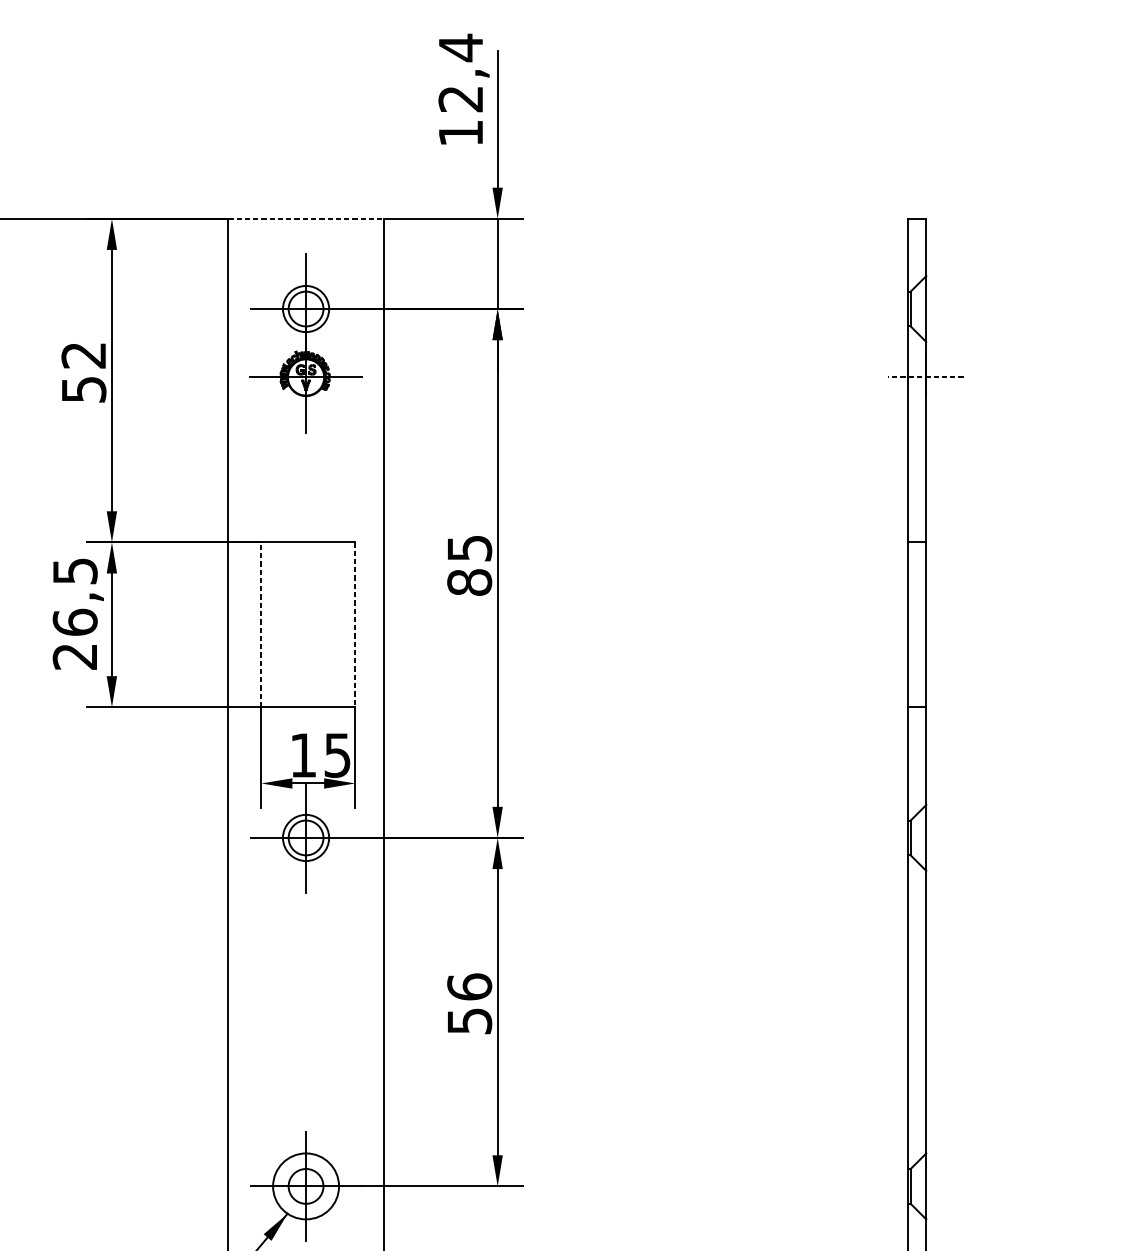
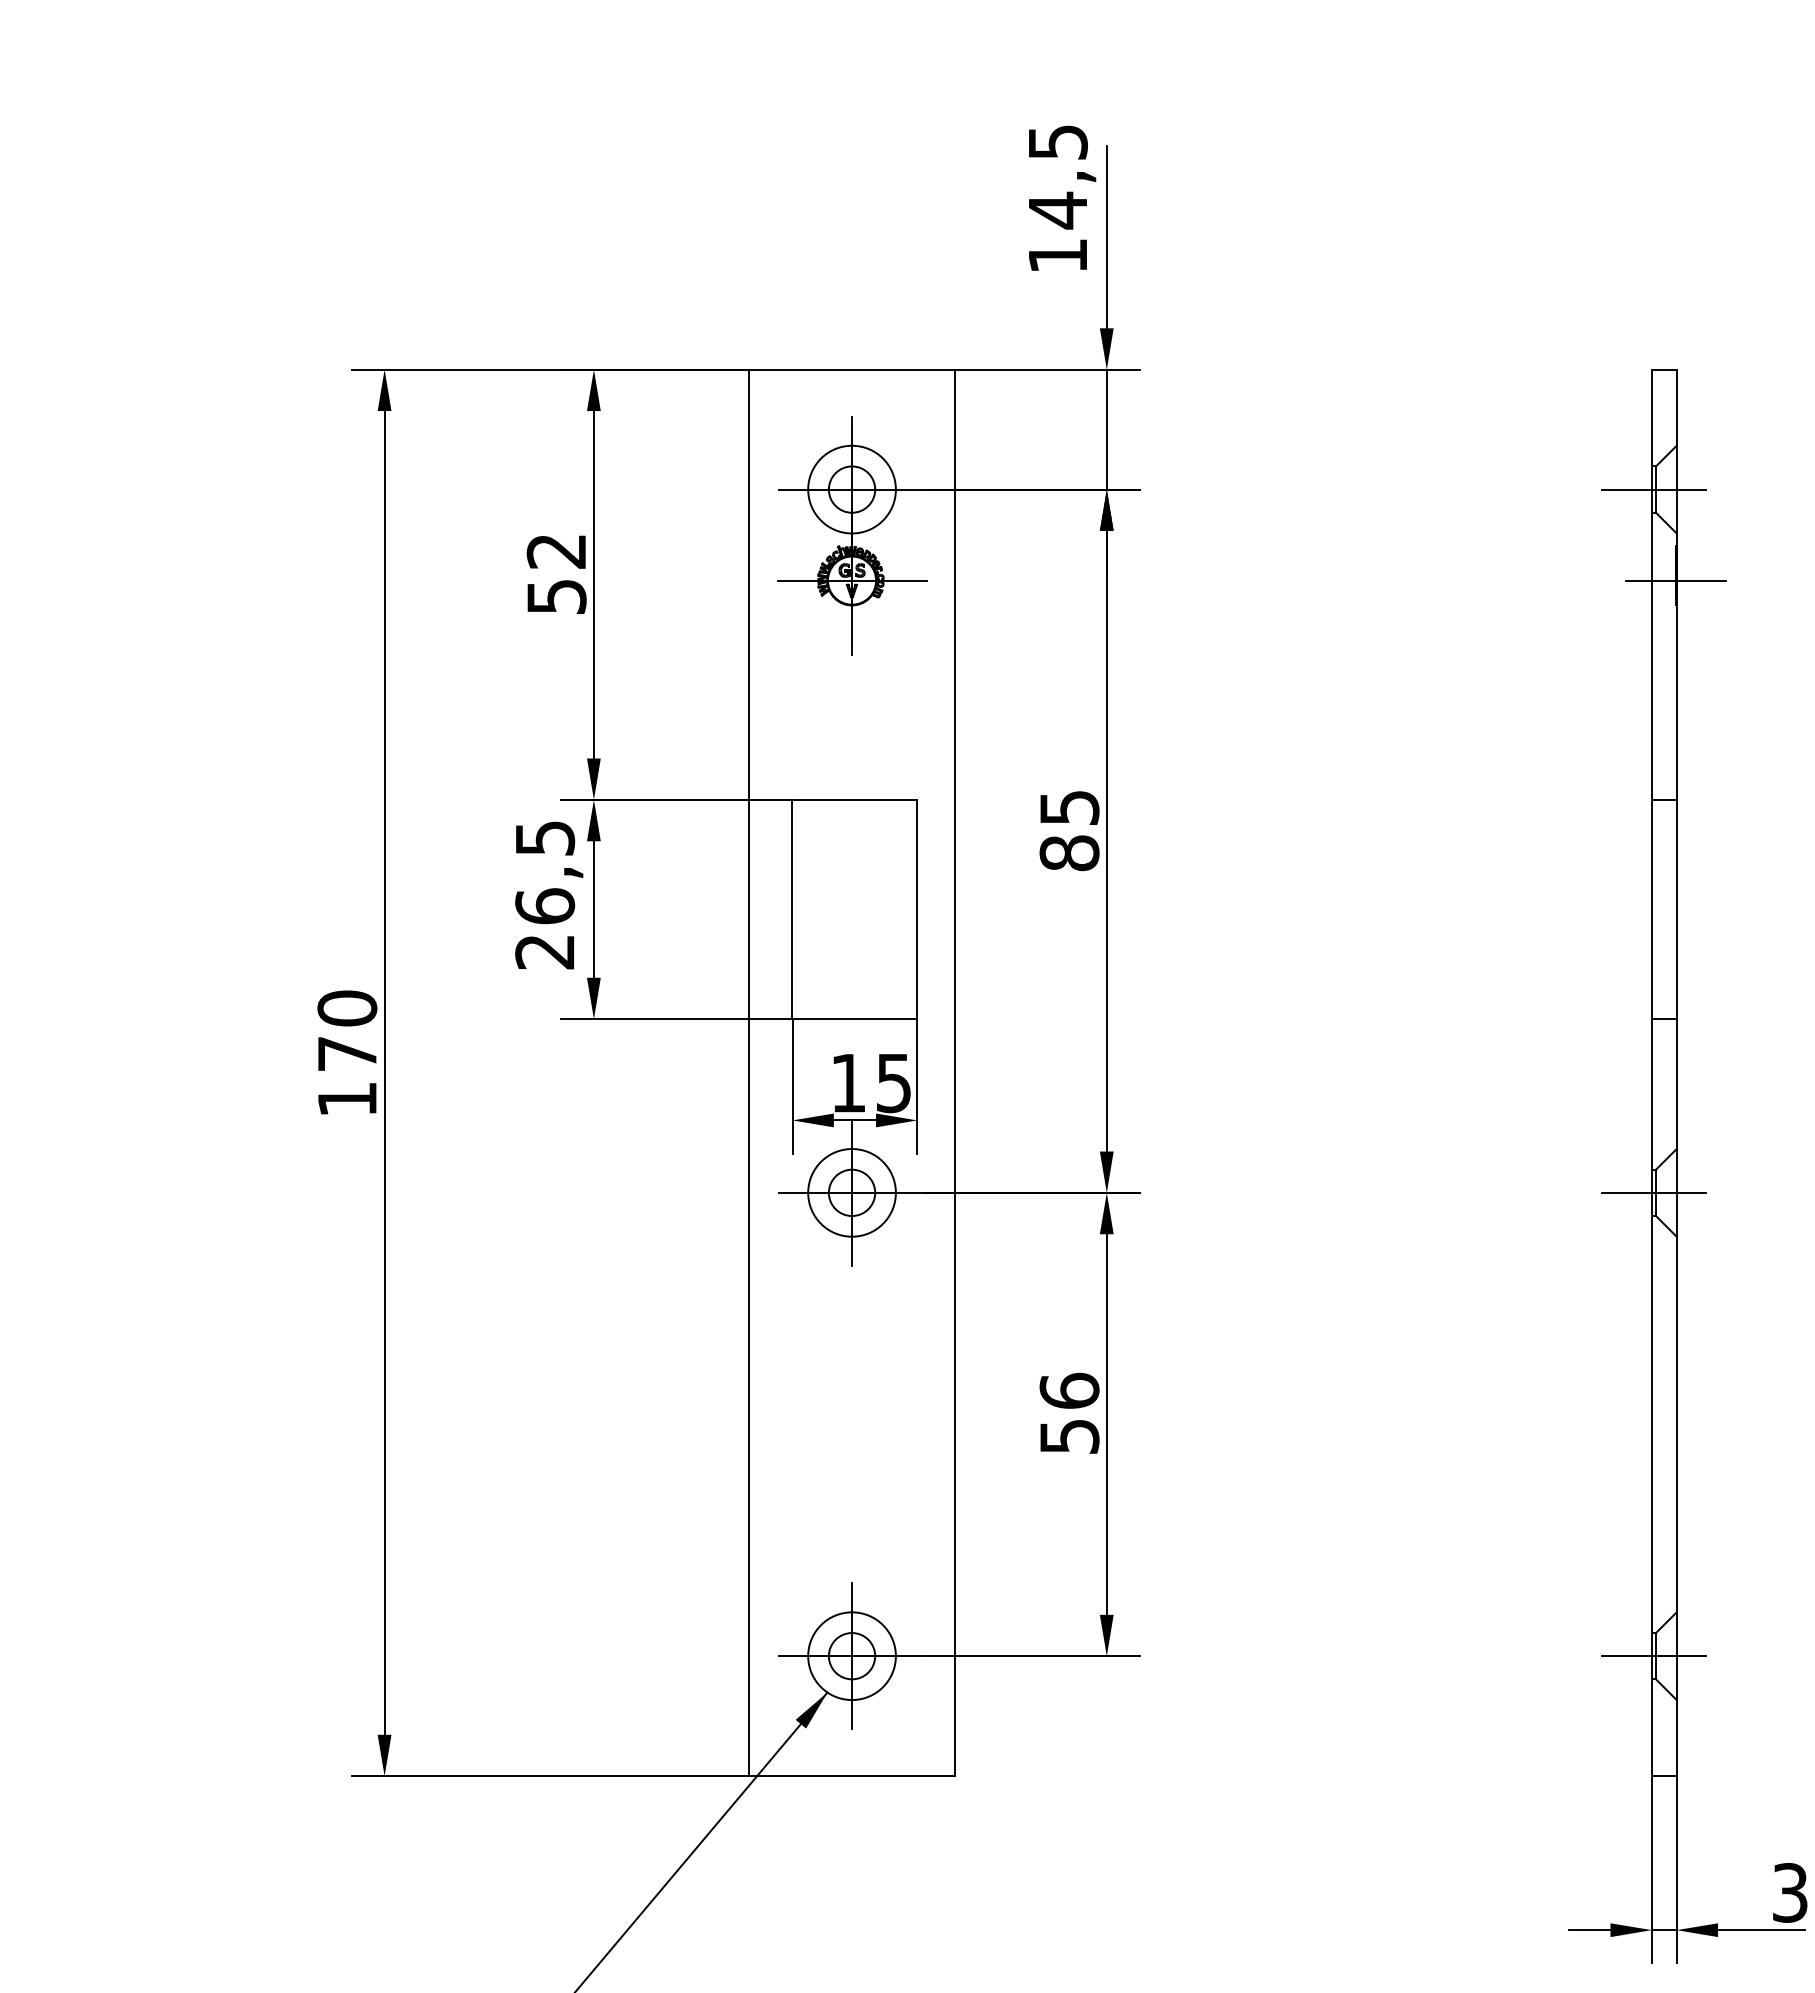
text: (460, 73) -> (1057, 176), 12,4 -> 14,5
line: (306, 218) -> (852, 369), dashed -> solid
circle: (305, 308) -> (851, 489), size x1.43
line: (908, 308) -> (1653, 489), added
line: (925, 377) -> (1675, 580), dashed -> solid
line: (261, 624) -> (792, 909), dashed -> solid
line: (355, 624) -> (917, 909), dashed -> solid
circle: (305, 837) -> (851, 1192), size x1.43
line: (908, 837) -> (1653, 1192), added
line: (908, 1186) -> (1653, 1656), added

